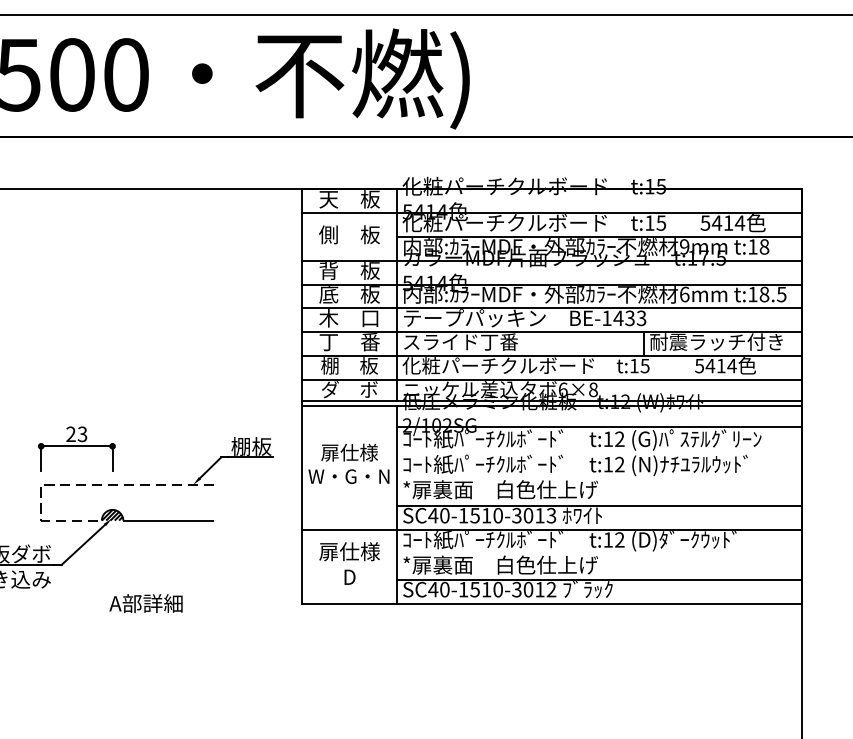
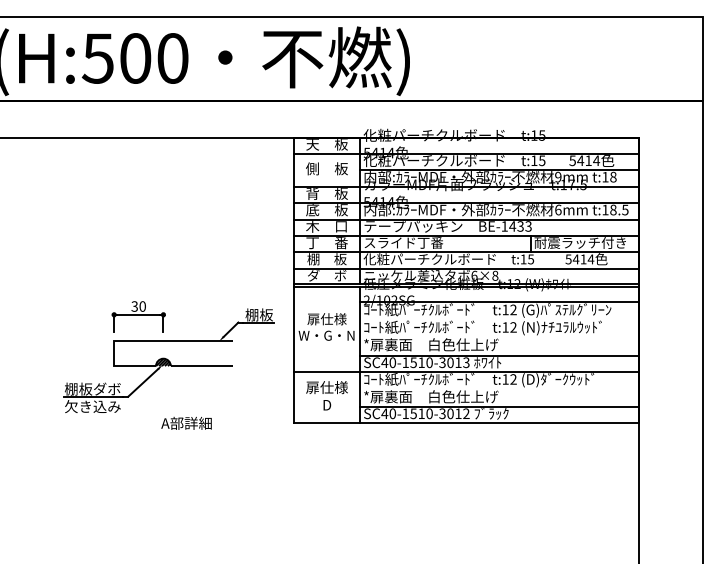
text: (76, 434) -> (138, 306), 23 -> 30
line: (76, 484) -> (138, 341), dashed -> solid

